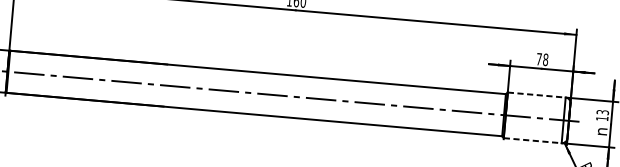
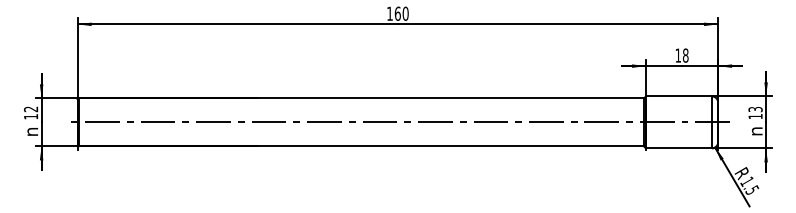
text: (538, 59) -> (677, 55), 78 -> 18
line: (537, 95) -> (679, 96), dashed -> solid
line: (533, 140) -> (679, 148), dashed -> solid

